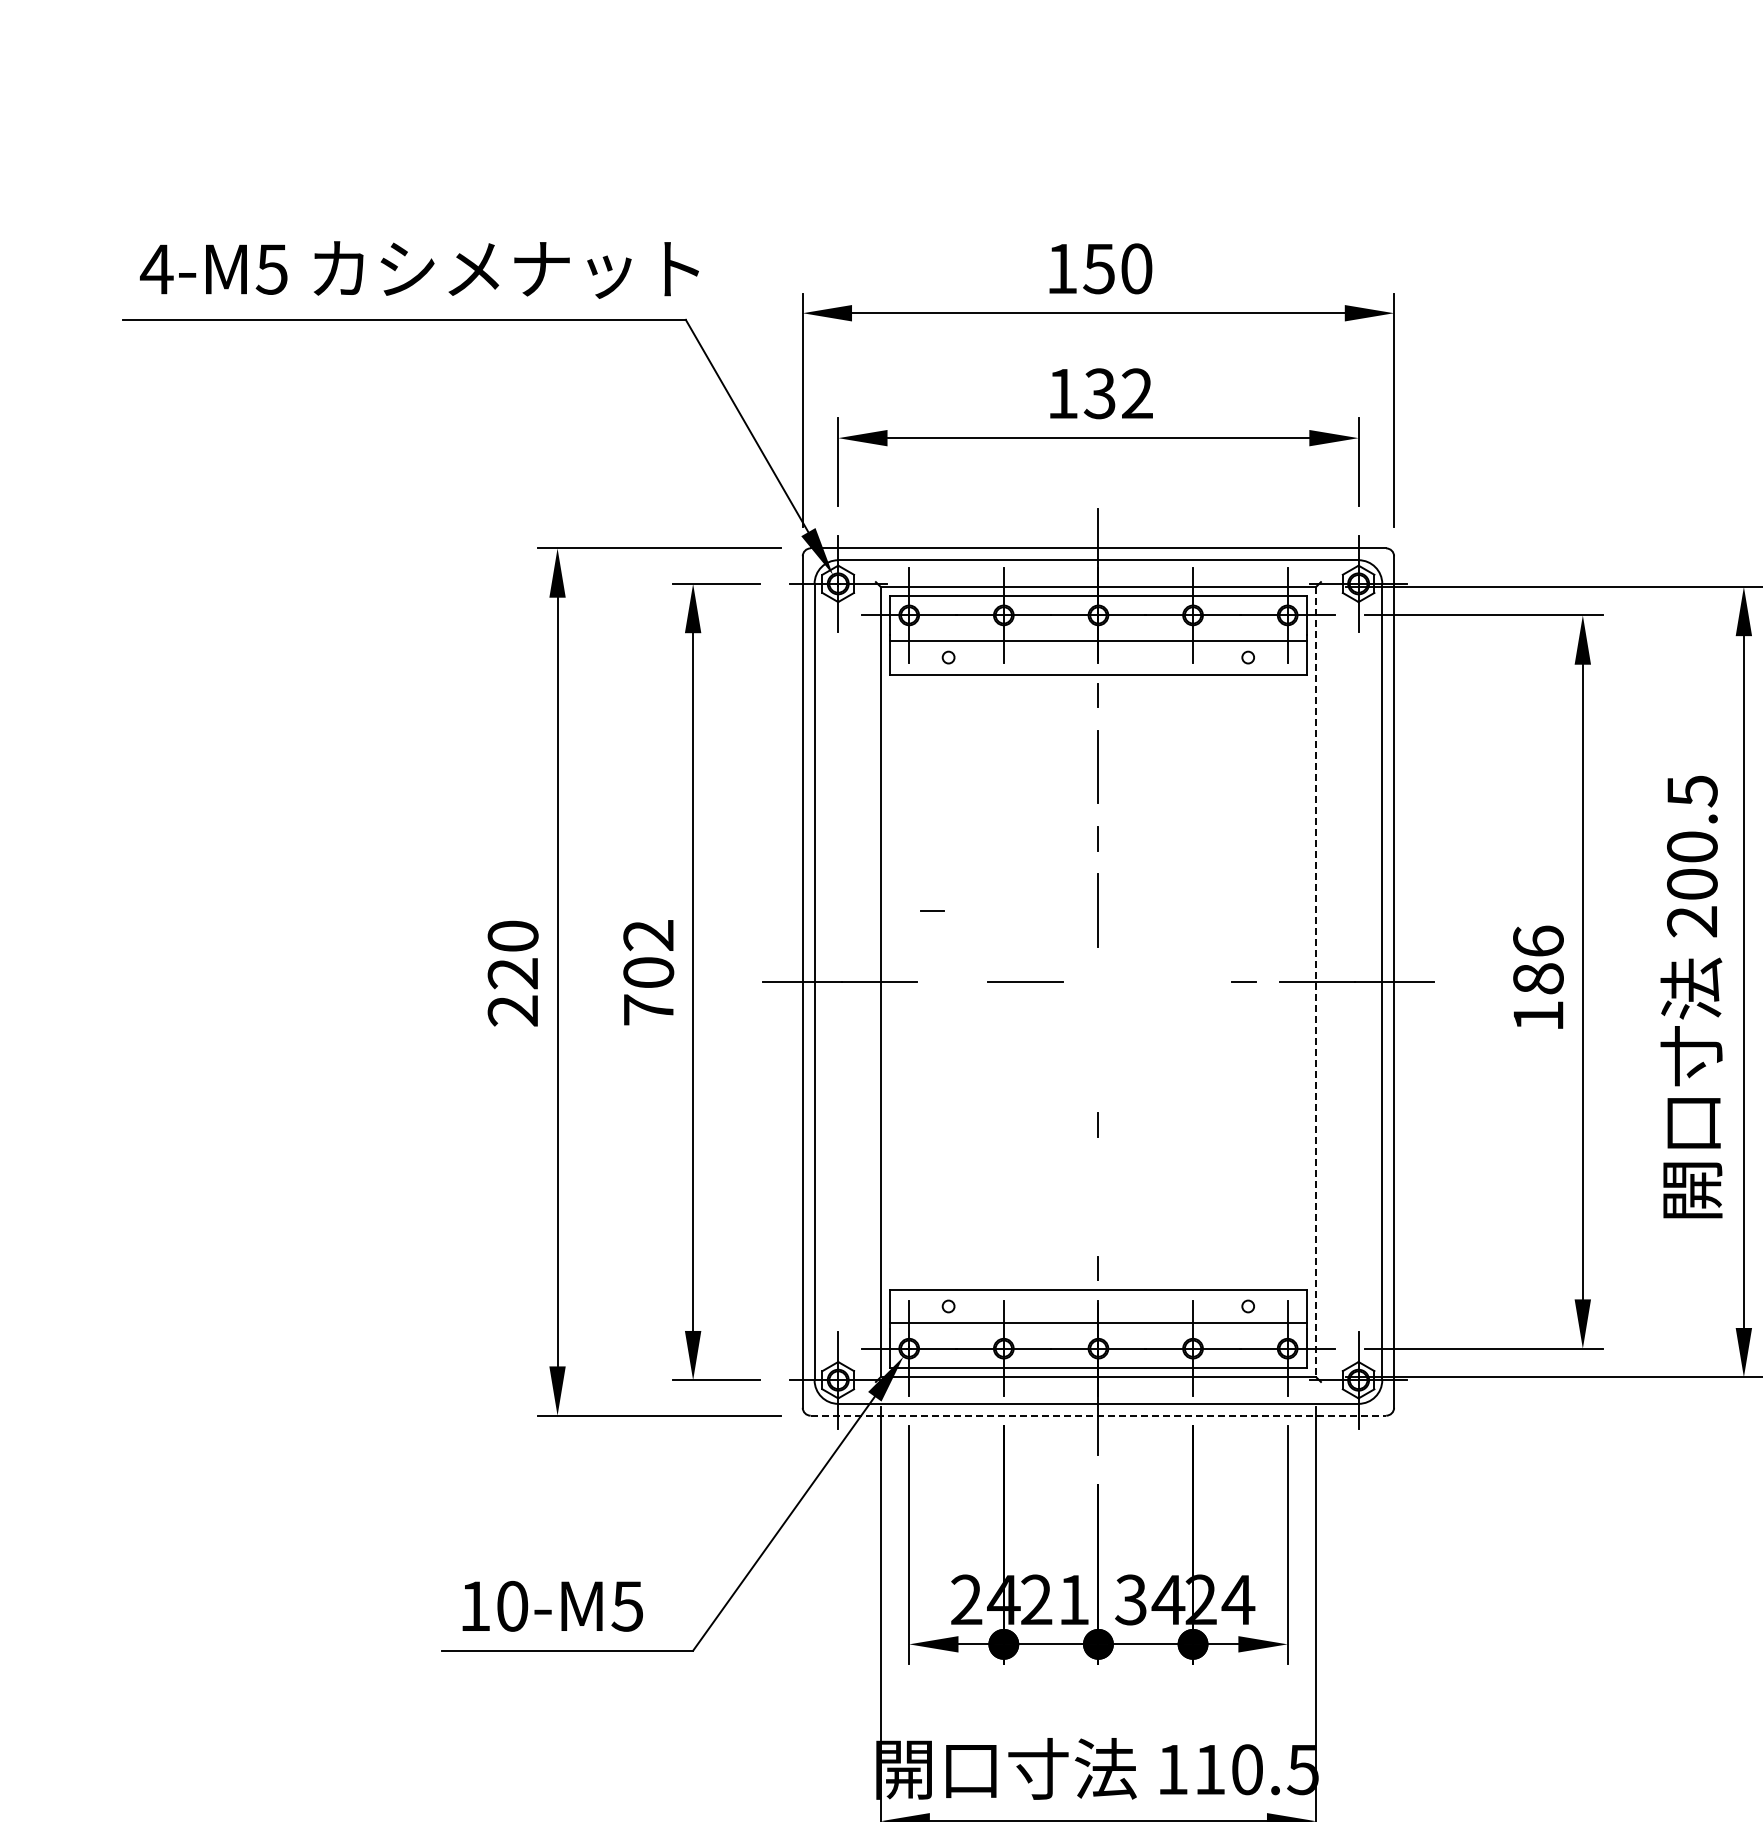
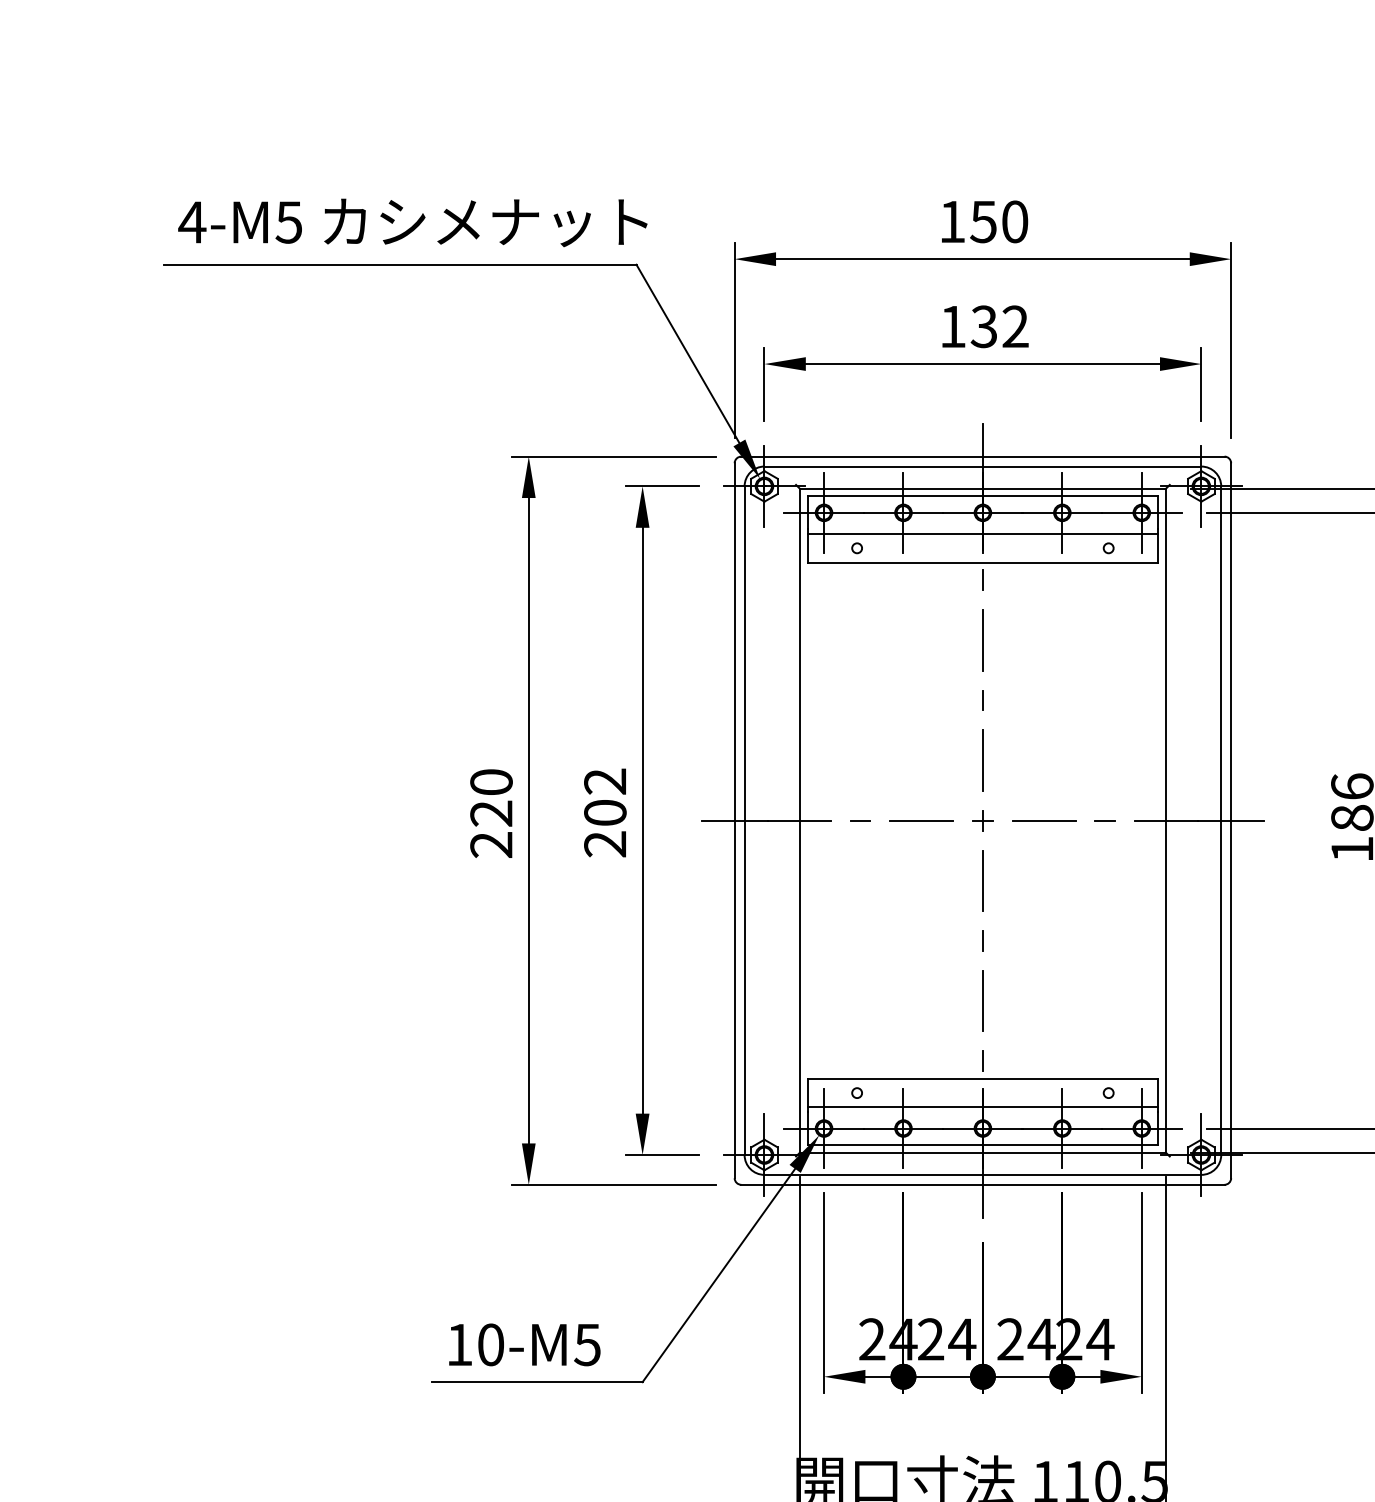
line: (932, 910) -> (860, 820), moved
part: (1098, 981) -> (982, 820), added
line: (1170, 982) -> (1043, 821), added
line: (1316, 982) -> (1166, 821), dashed -> solid
text: (648, 1009) -> (605, 843), 702 -> 202
line: (1098, 1053) -> (982, 880), added
line: (1098, 1196) -> (982, 1000), added
line: (1098, 1415) -> (982, 1184), dashed -> solid
text: (1073, 1599) -> (961, 1339), 21 -> 24
text: (1130, 1600) -> (1009, 1339), 34 -> 24

